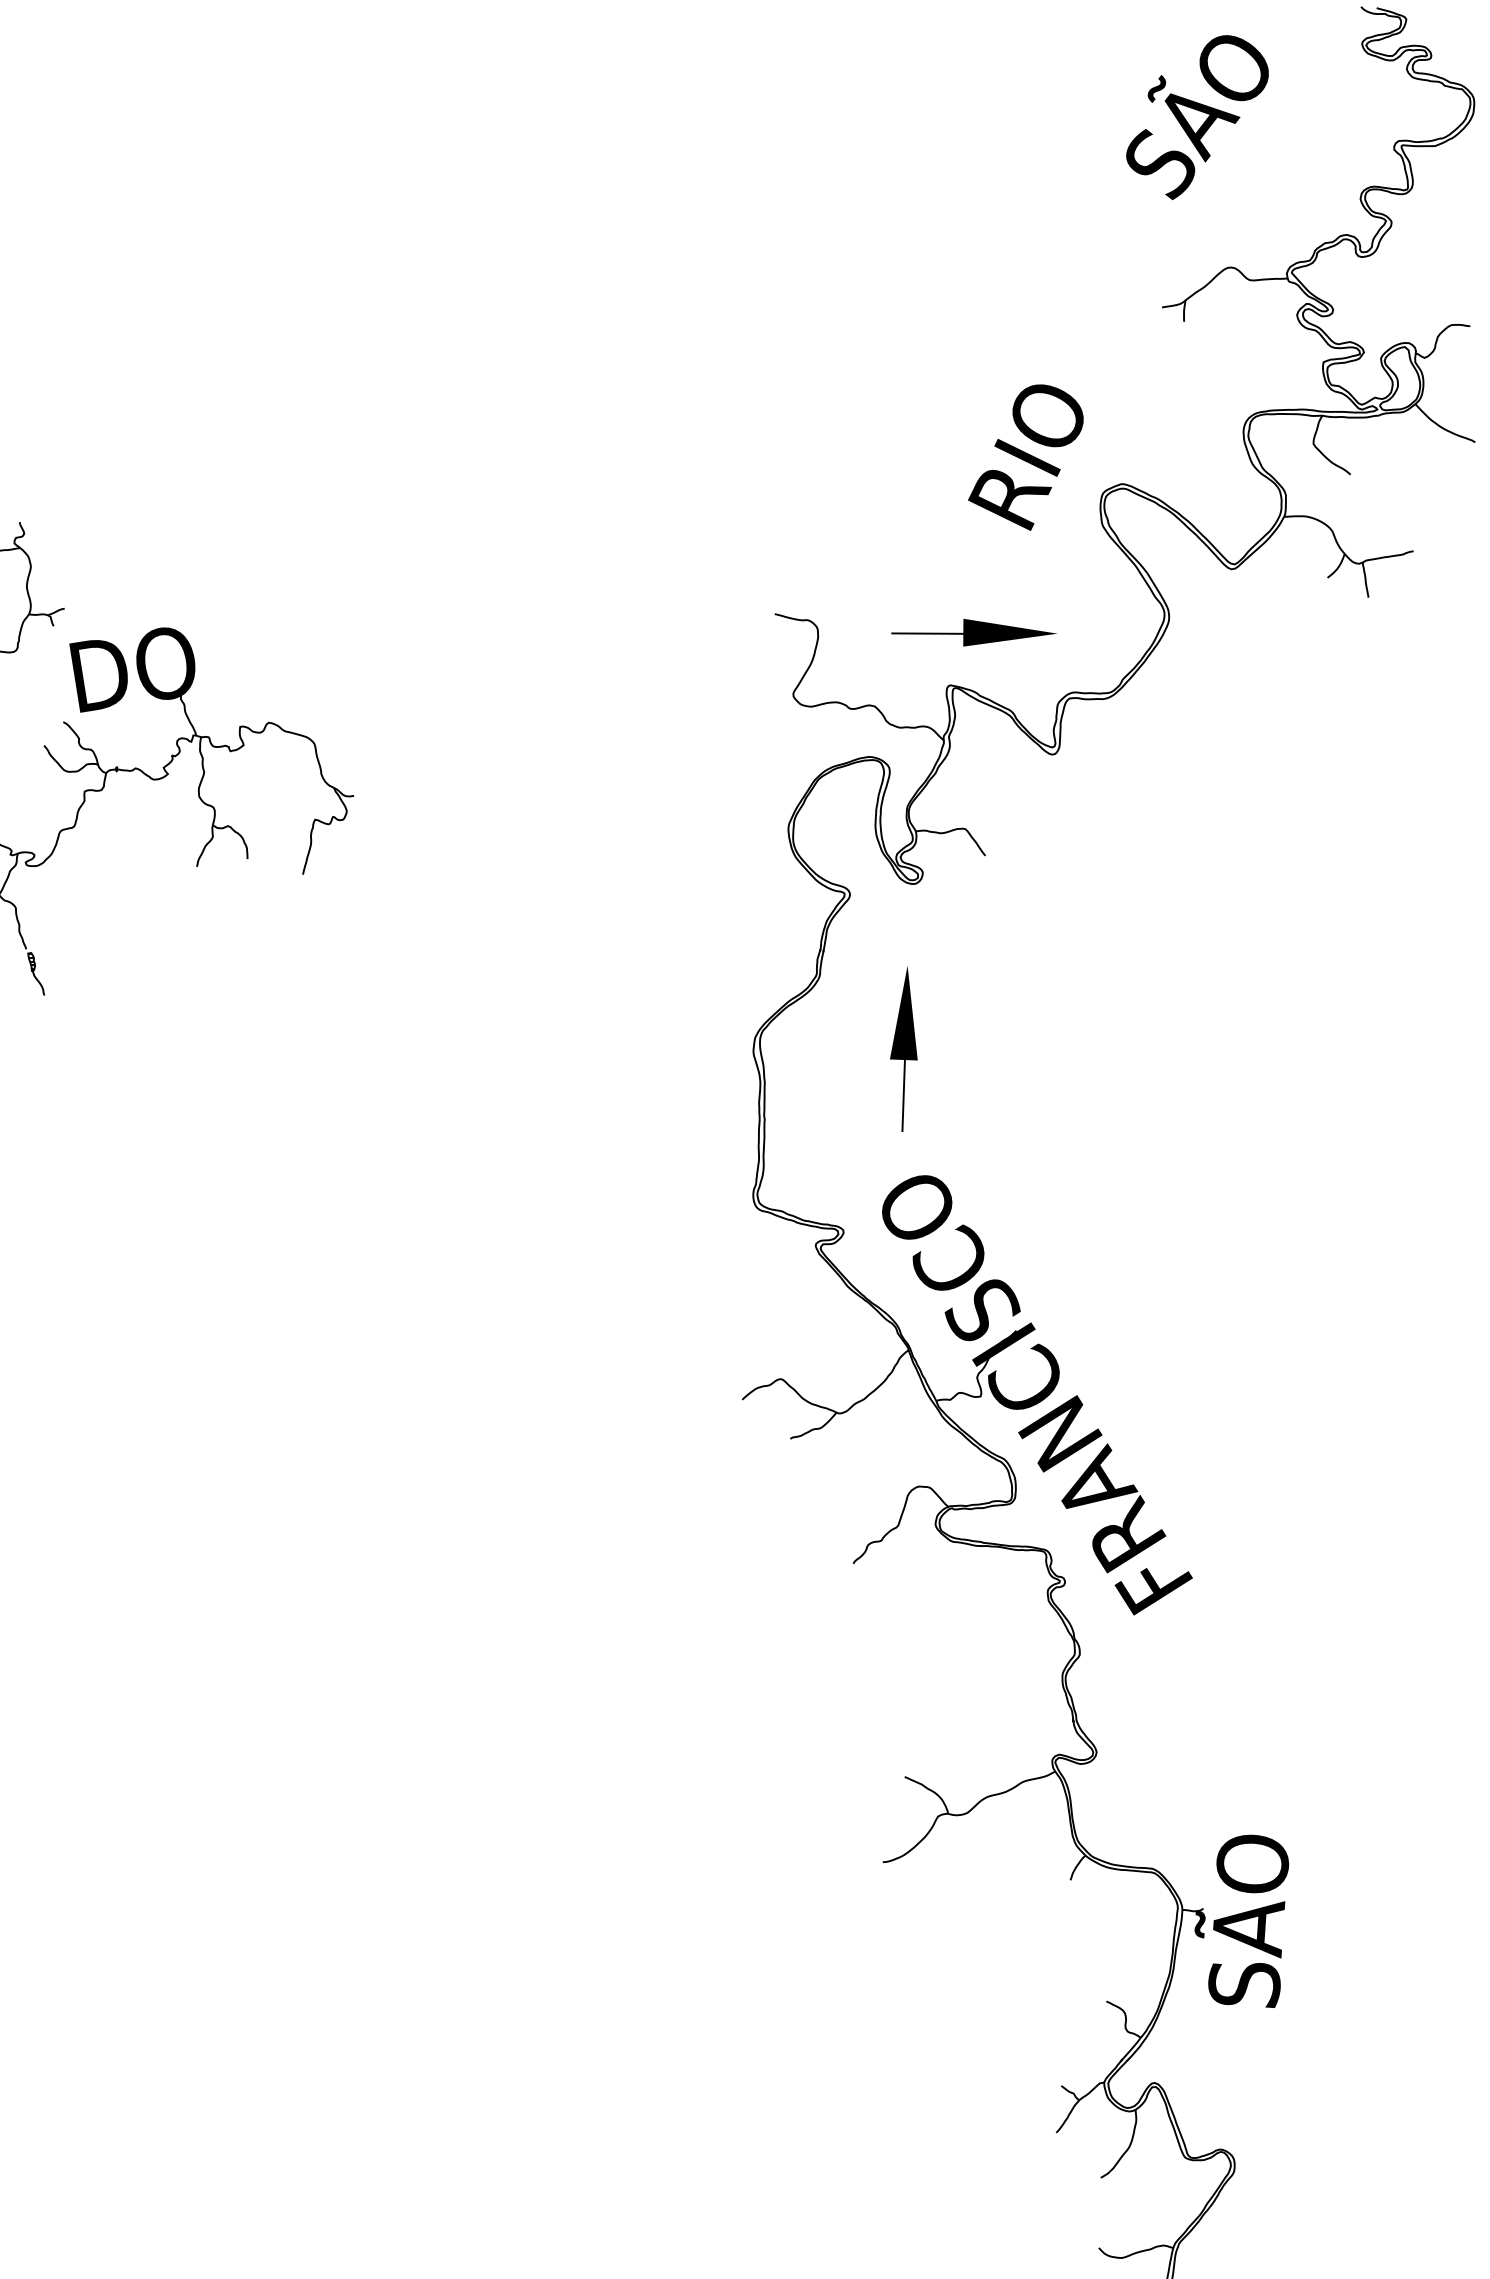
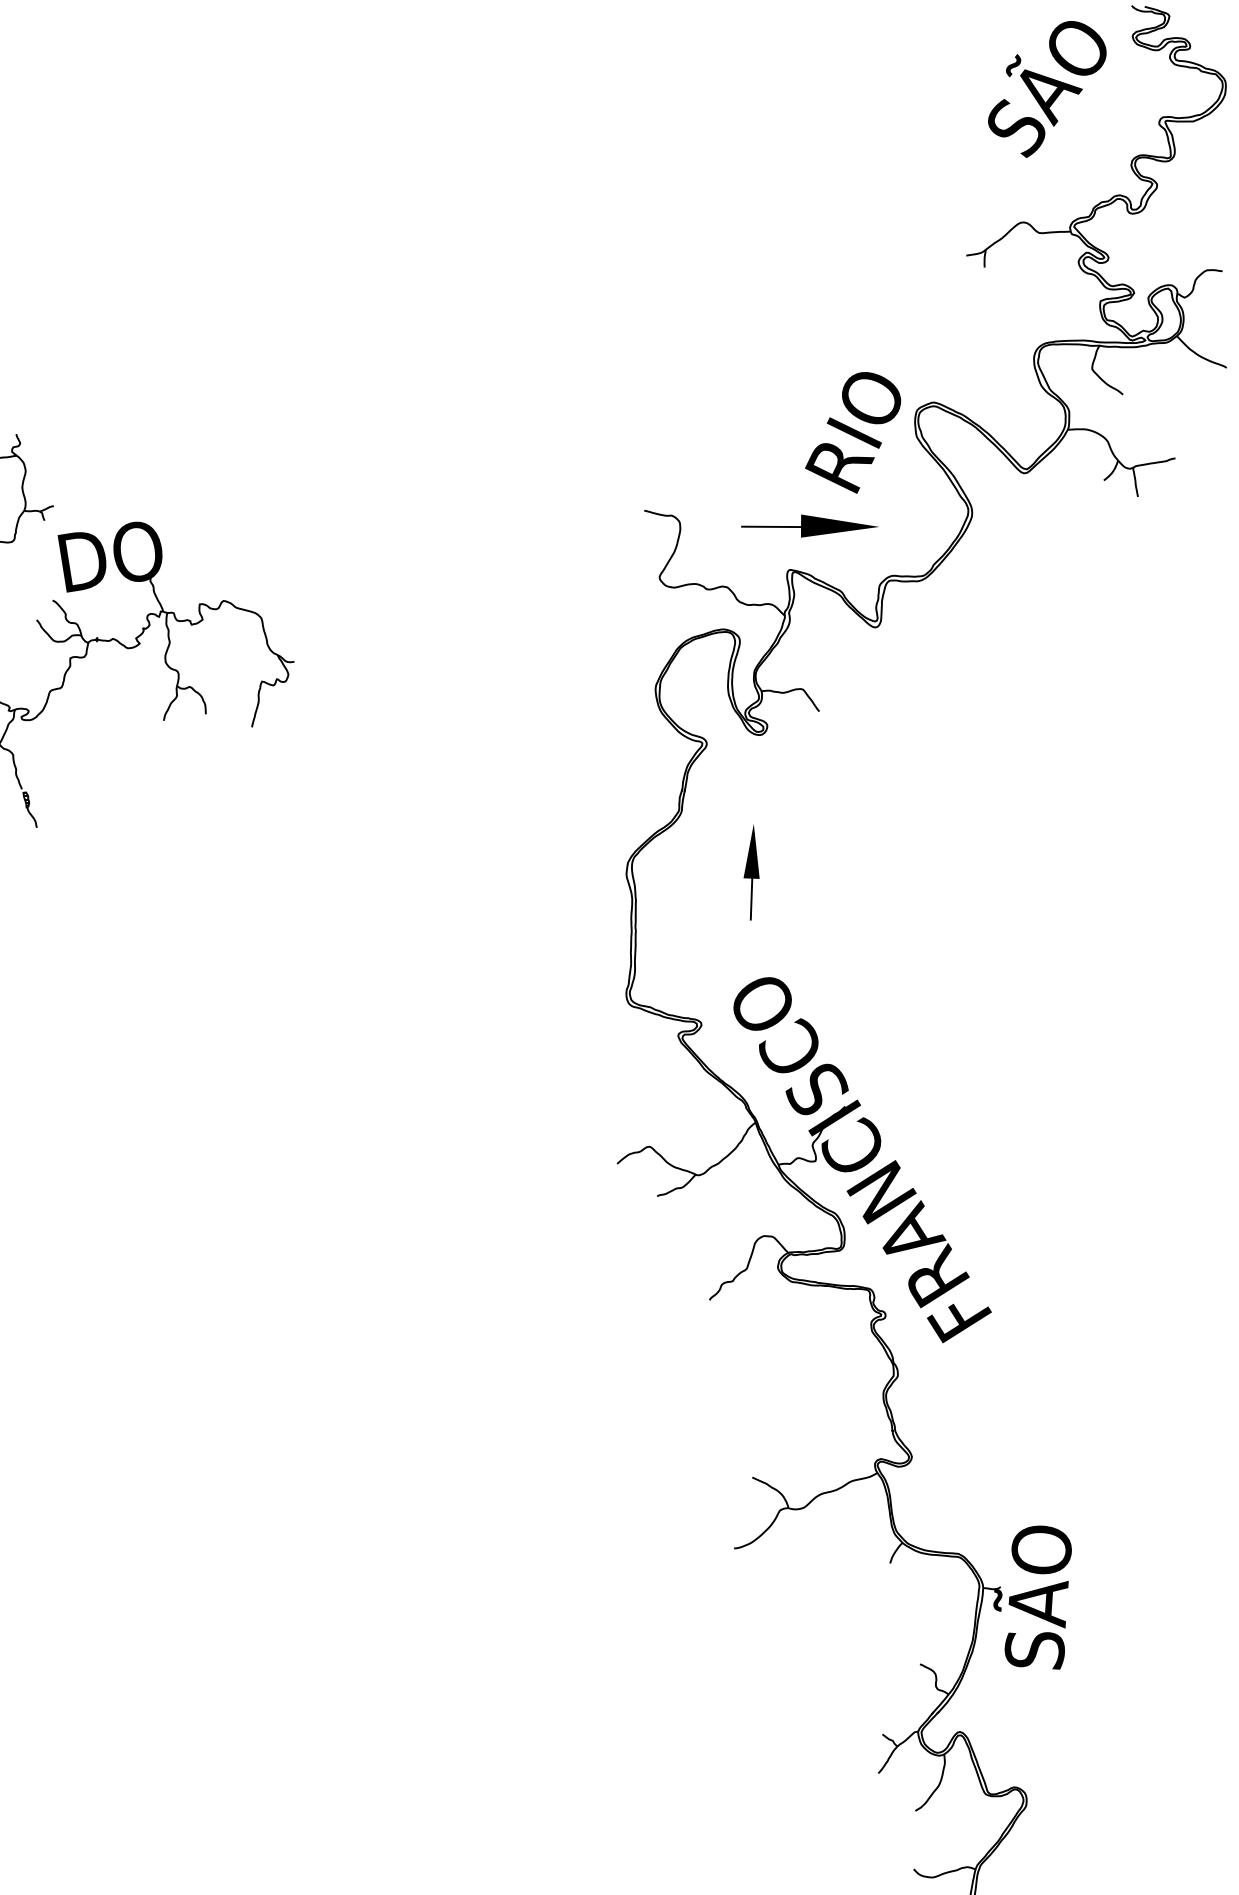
text: (1197, 117) -> (1047, 89), moved
text: (1025, 457) -> (852, 432), moved
part: (903, 1048) -> (751, 871), size x0.7

